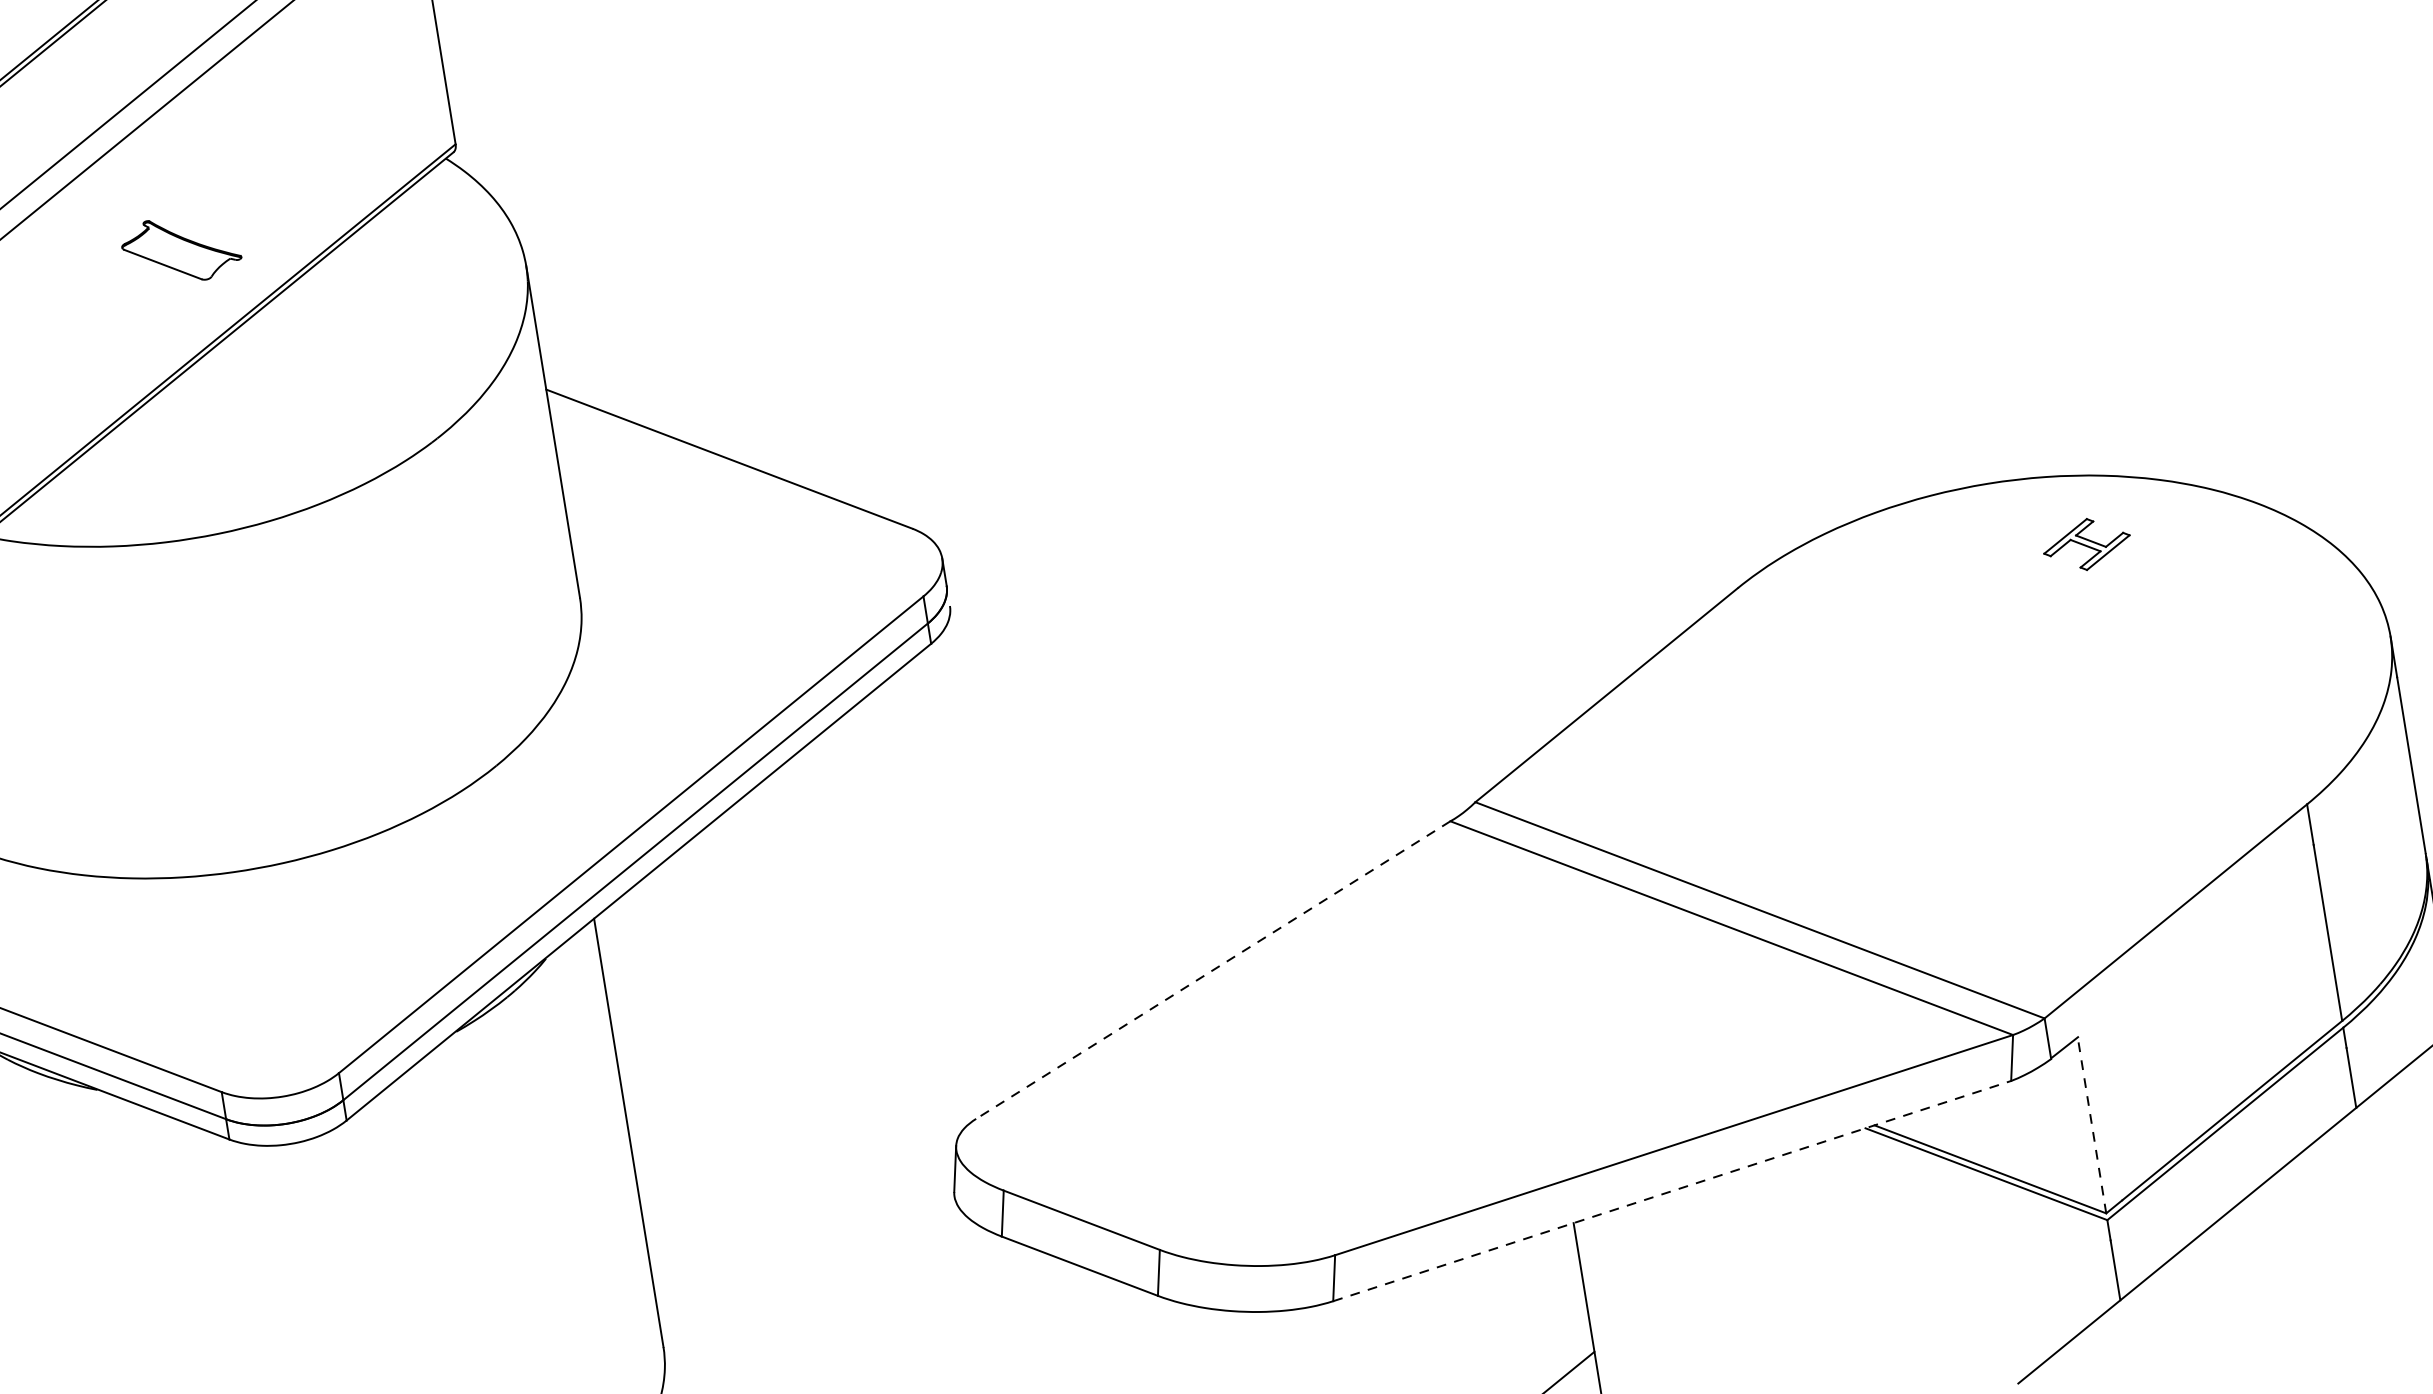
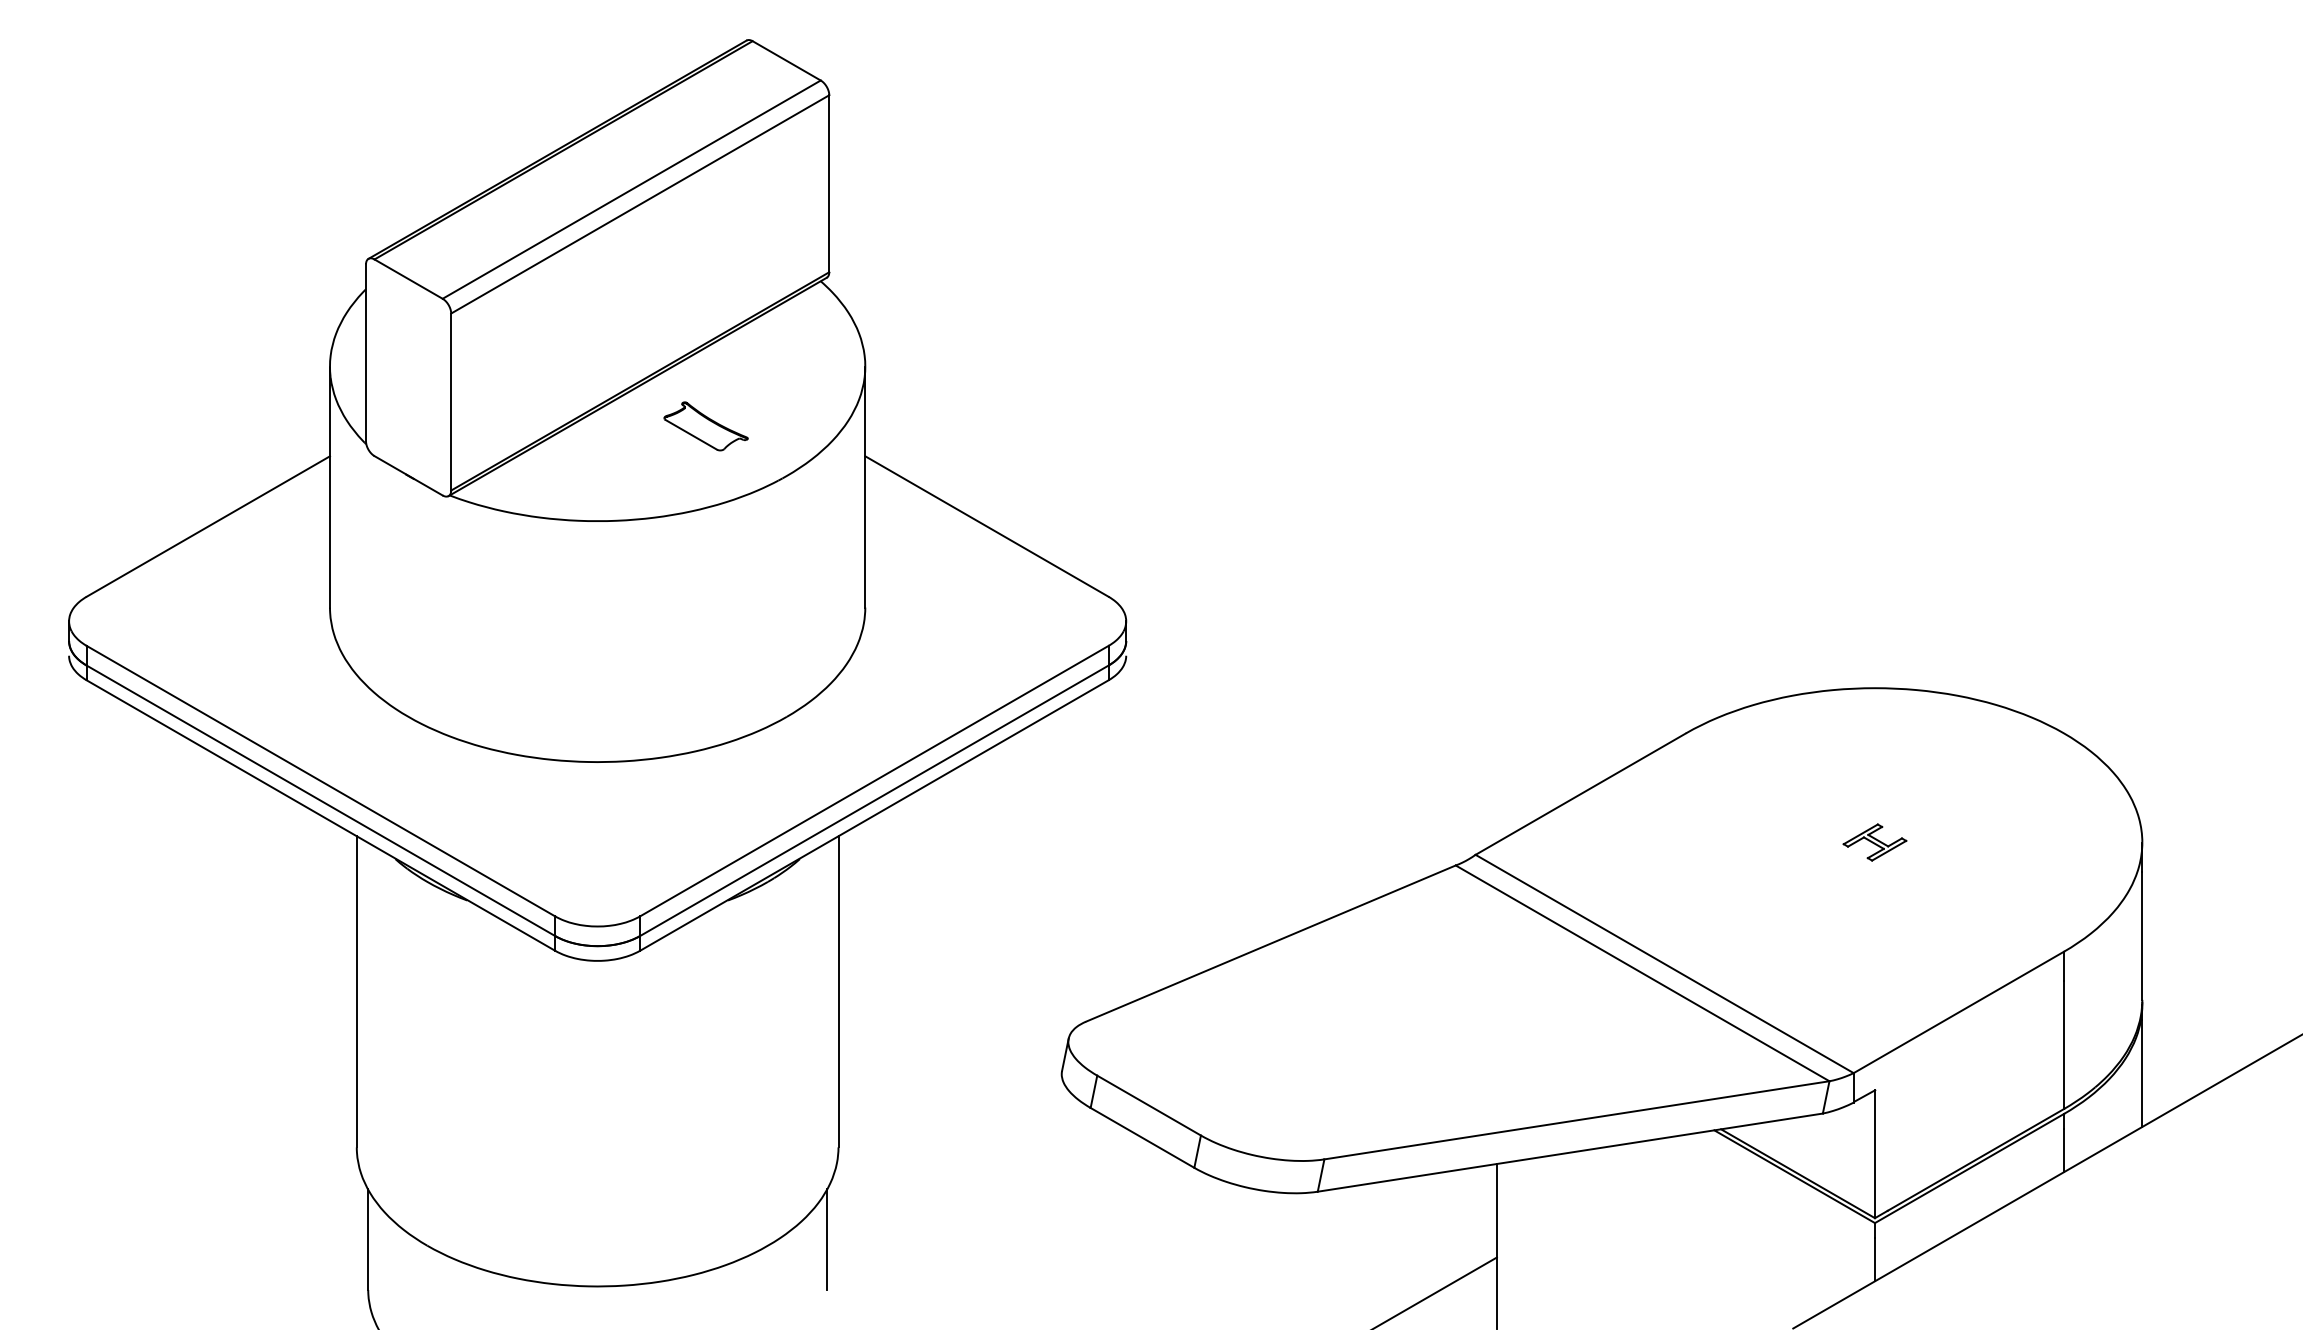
part: (180, 249) -> (705, 426), moved
part: (2086, 544) -> (1874, 842), moved
line: (1212, 970) -> (1270, 943), dashed -> solid
line: (2091, 1125) -> (1874, 1154), dashed -> solid
line: (1672, 1190) -> (1570, 1152), dashed -> solid

